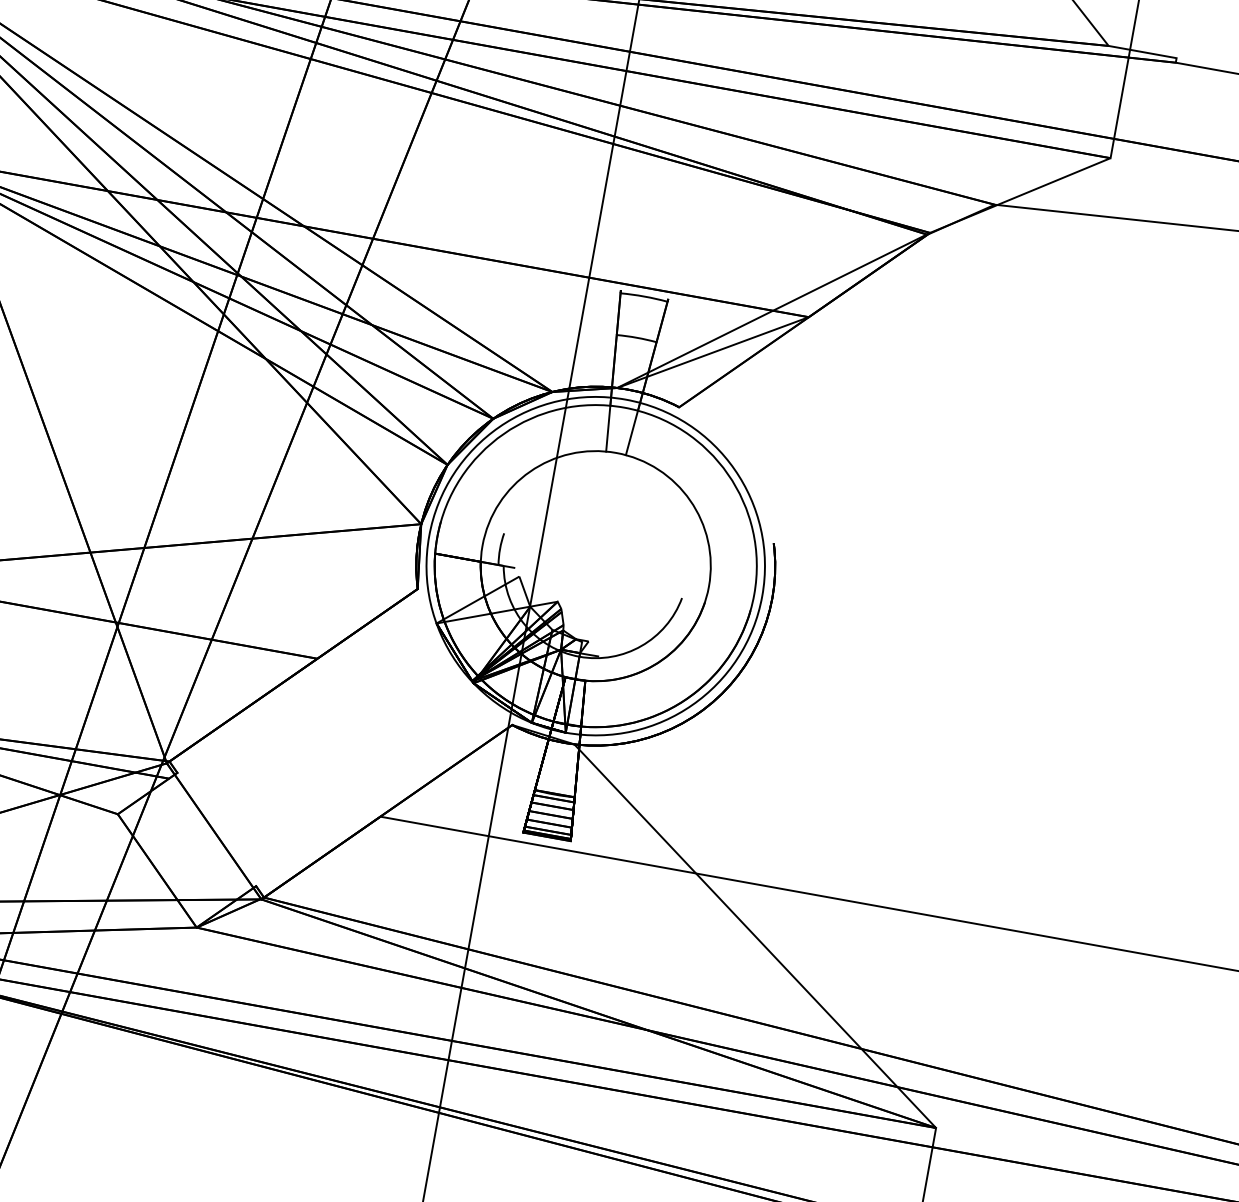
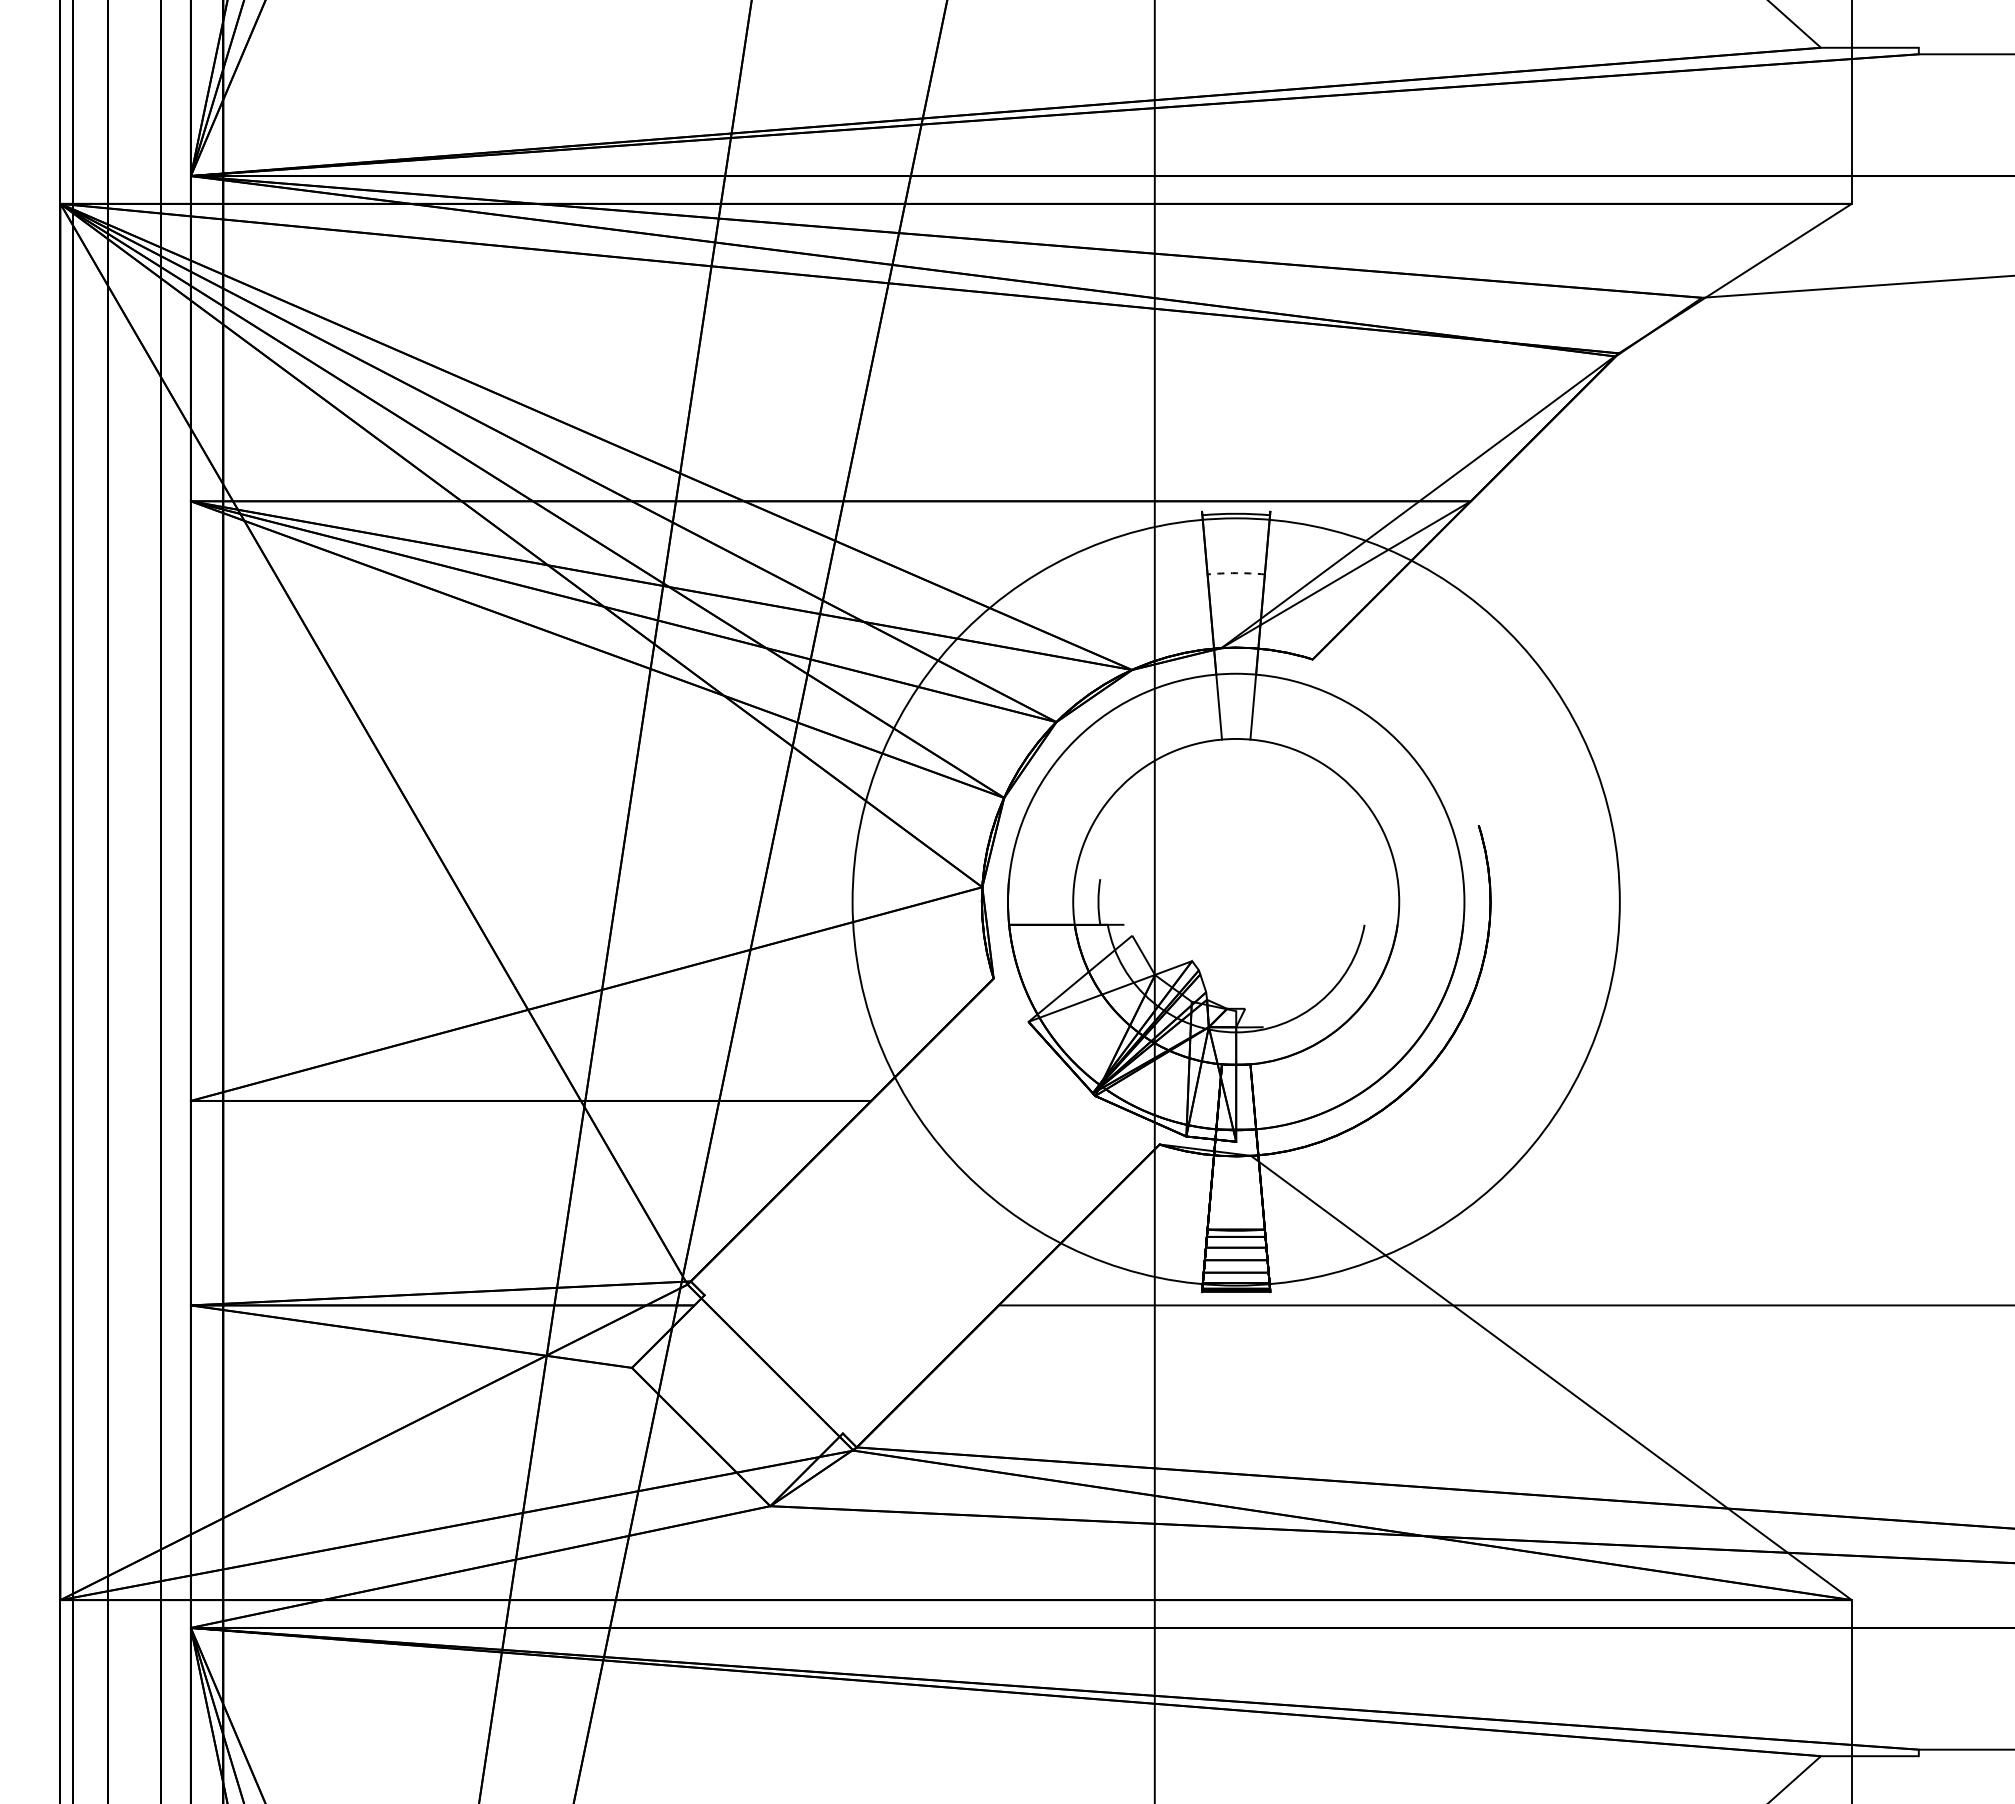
arc: (636, 338) -> (1236, 573), solid -> dashed
circle: (595, 565) -> (1235, 901), size x1.6

